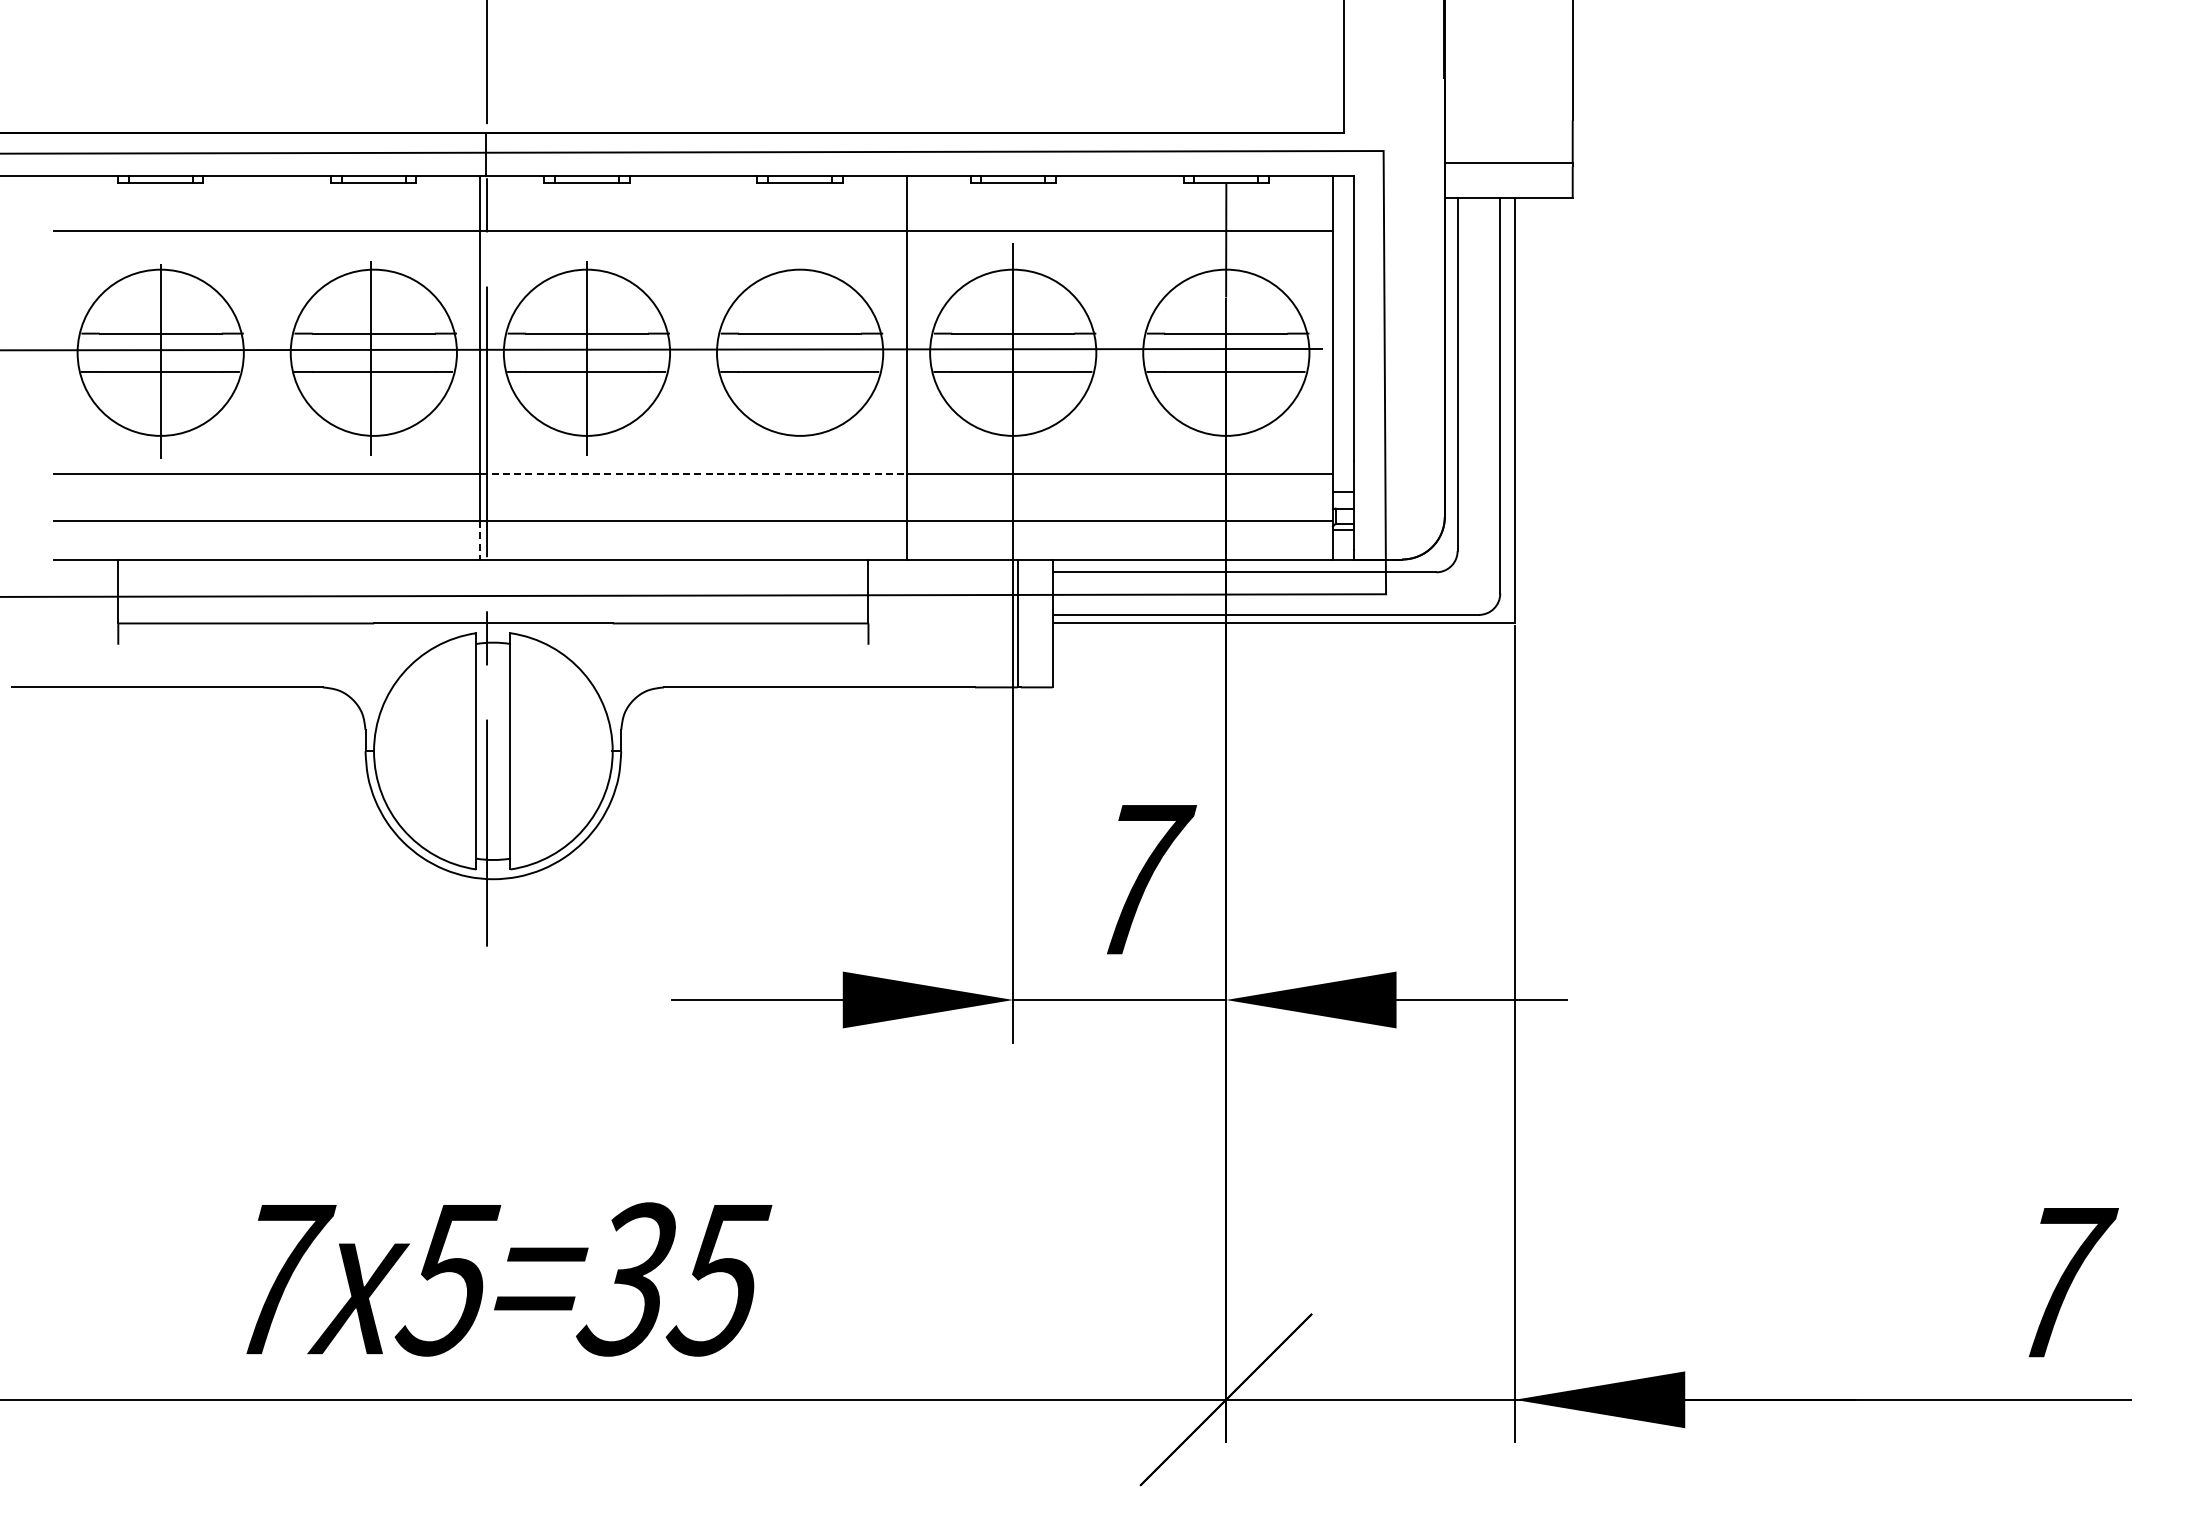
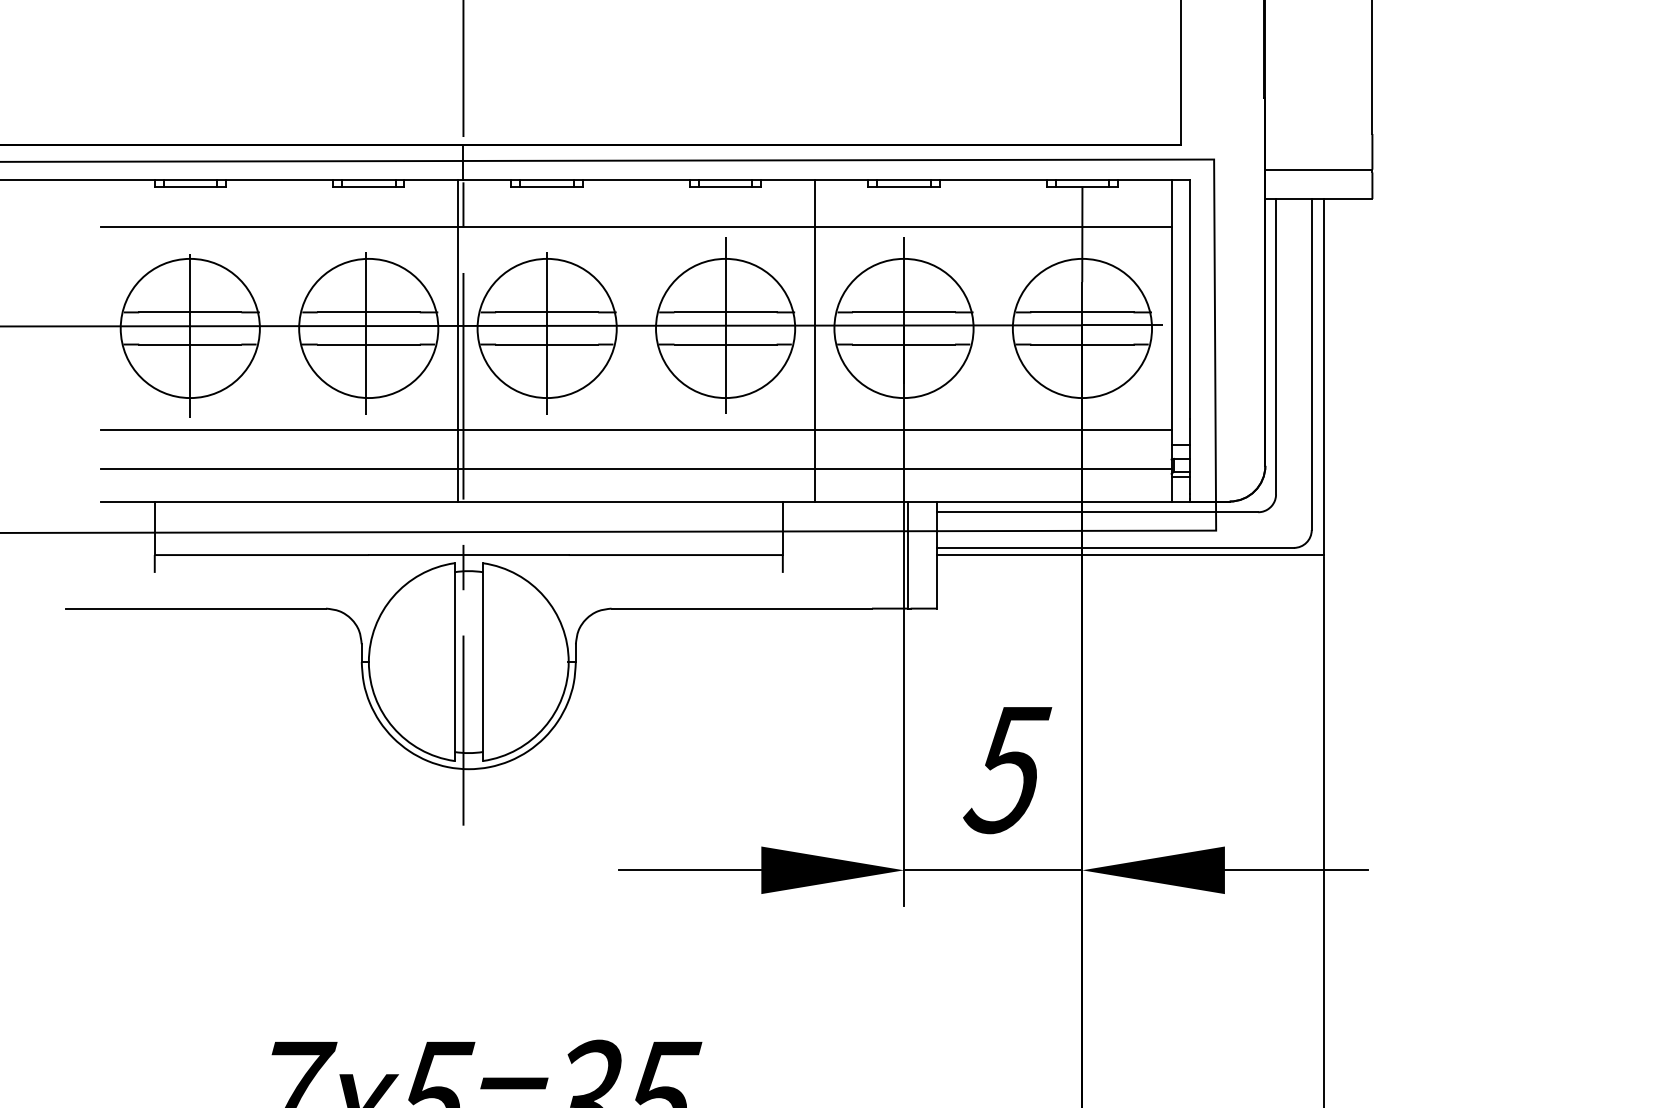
line: (800, 349) -> (725, 325), added
line: (694, 474) -> (637, 430), dashed -> solid
line: (480, 540) -> (458, 485), dashed -> solid
text: (1139, 880) -> (1009, 770), 7 -> 5

